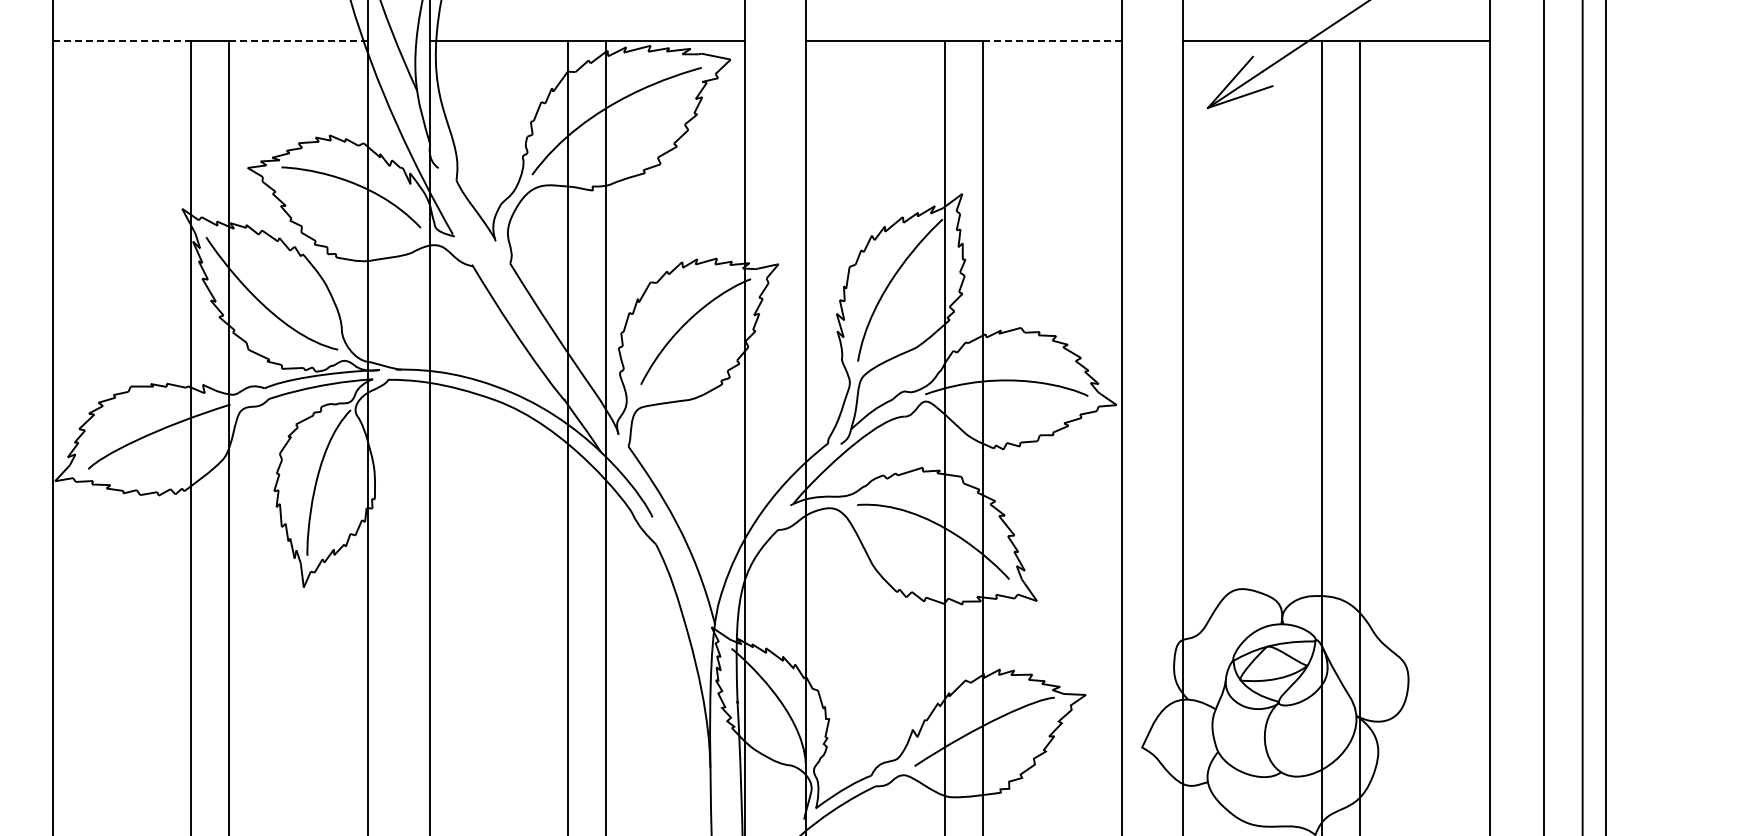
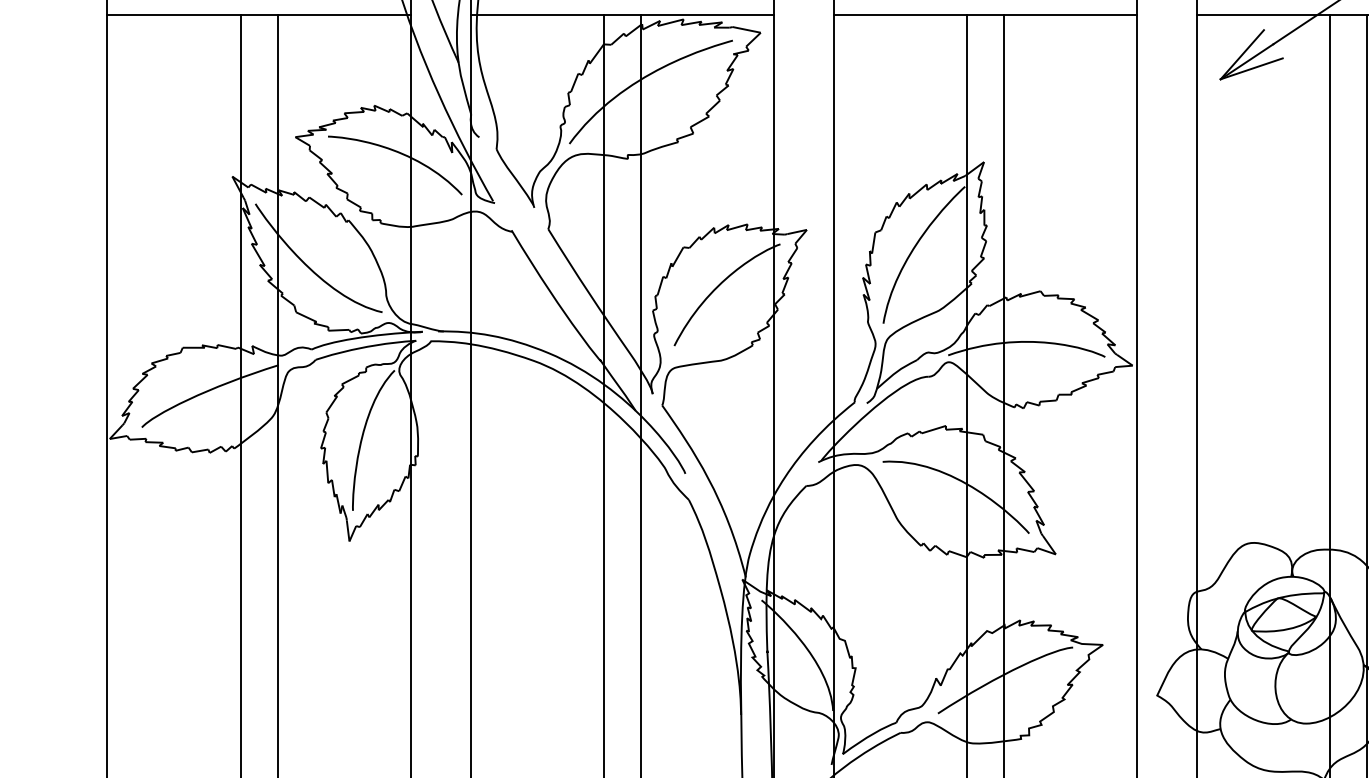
line: (122, 40) -> (174, 14), dashed -> solid
line: (299, 40) -> (345, 14), dashed -> solid
line: (1052, 40) -> (1070, 14), dashed -> solid

